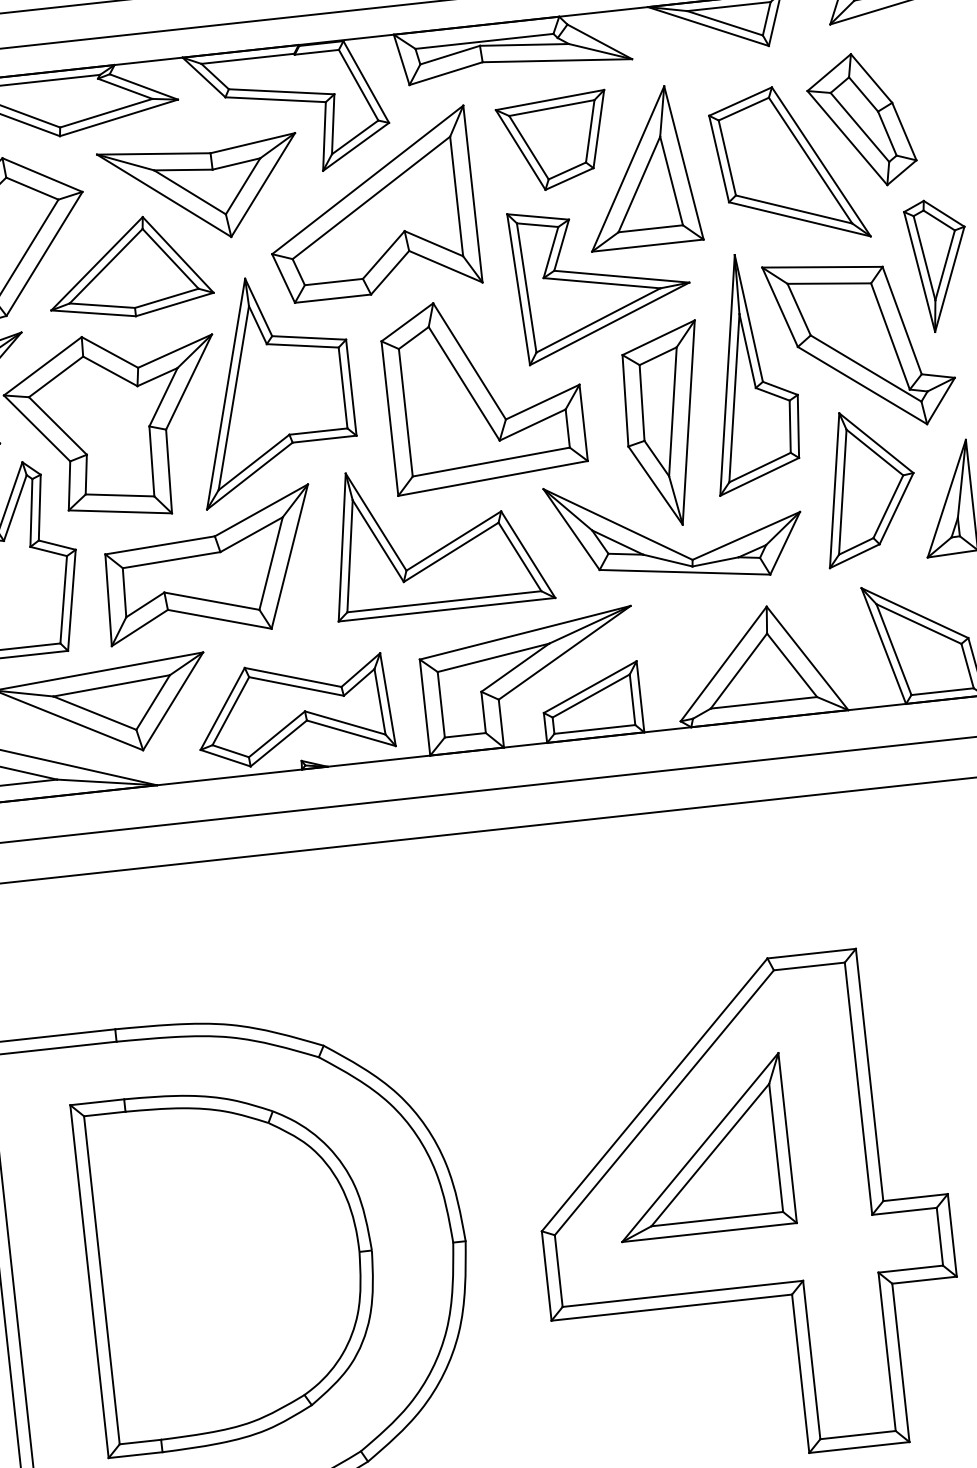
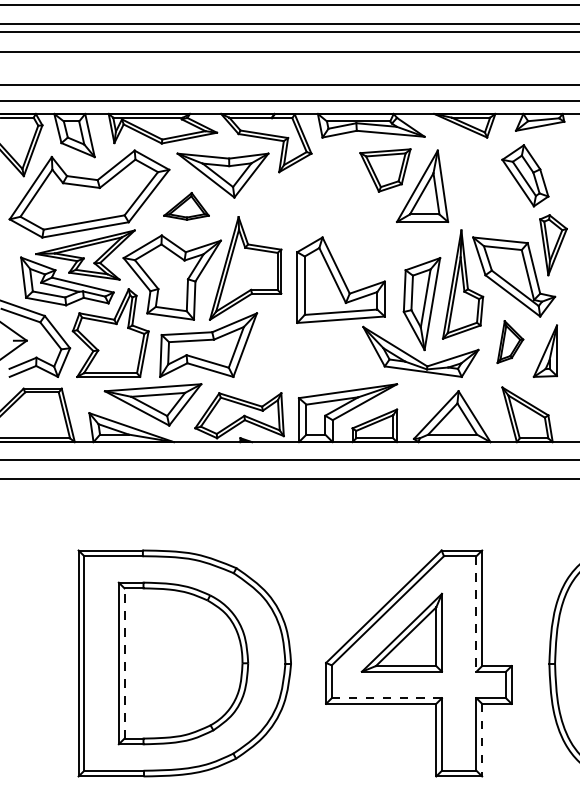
part: (787, 165) -> (489, 192), removed
part: (371, 203) -> (299, 189), removed
part: (128, 267) -> (186, 206), size x0.6
part: (600, 280) -> (399, 235), removed
part: (868, 485) -> (510, 341), size x0.6
part: (438, 536) -> (313, 343), removed
line: (858, 1087) -> (476, 613), solid -> dashed
line: (101, 1278) -> (124, 662), solid -> dashed
line: (682, 1294) -> (386, 698), solid -> dashed
line: (901, 1363) -> (482, 740), solid -> dashed

